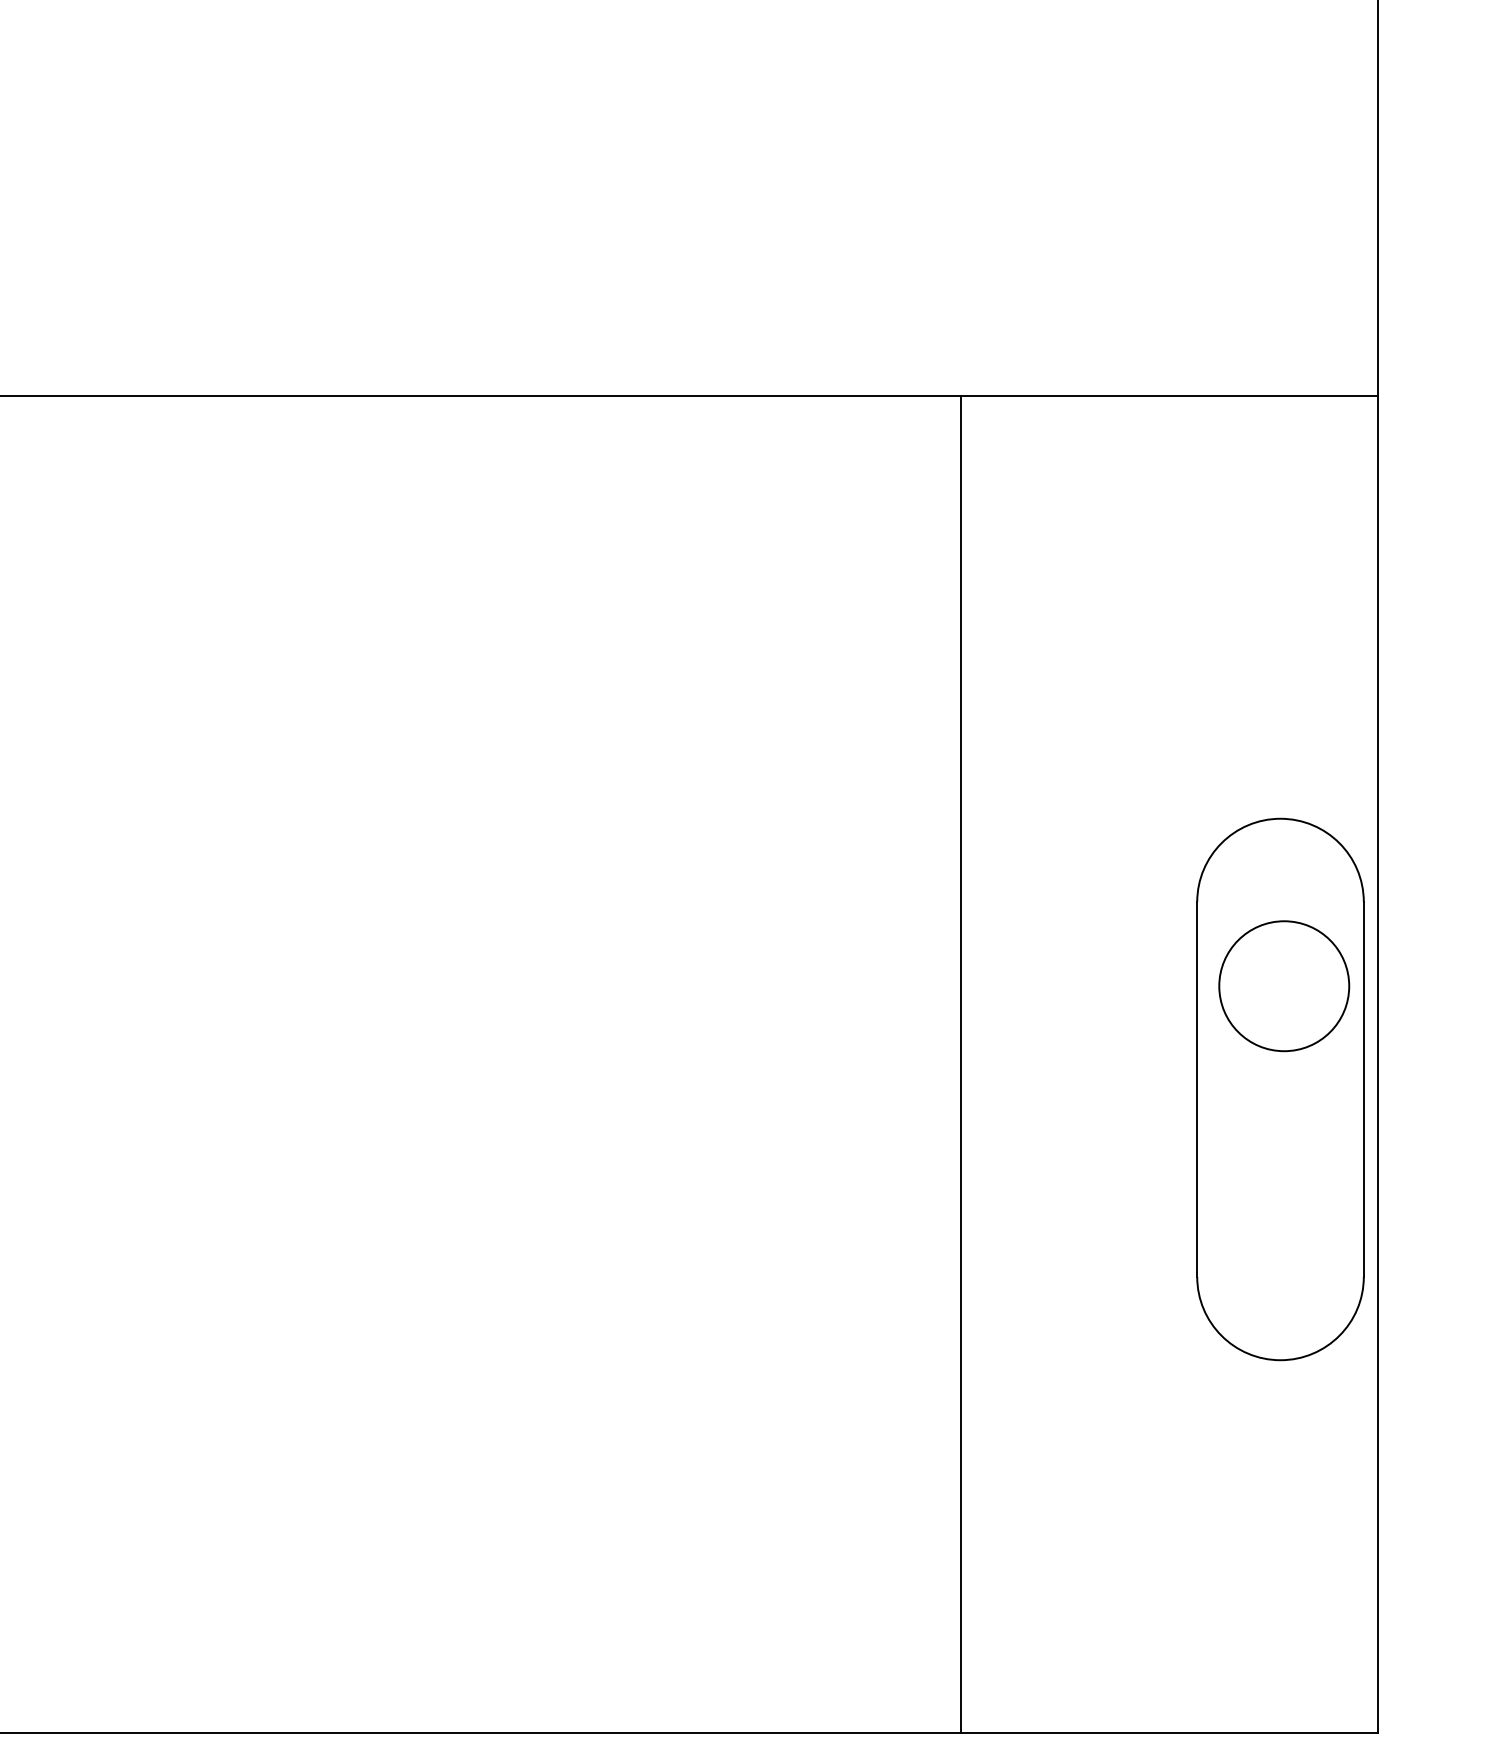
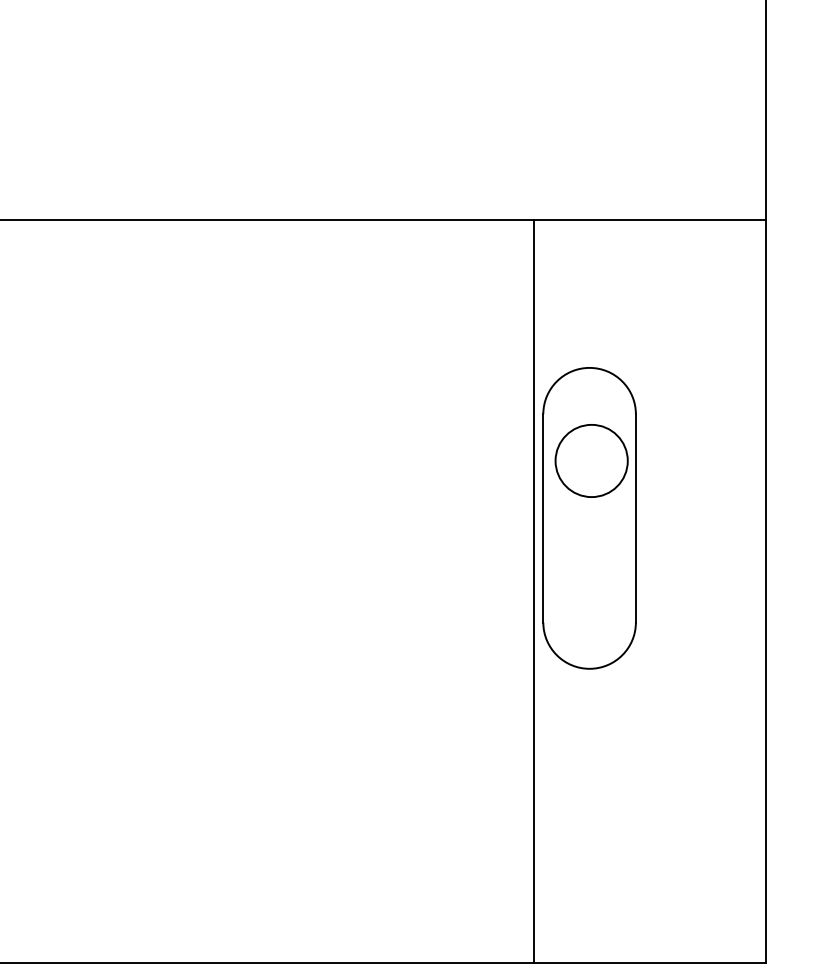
part: (1280, 1089) -> (589, 518), moved

